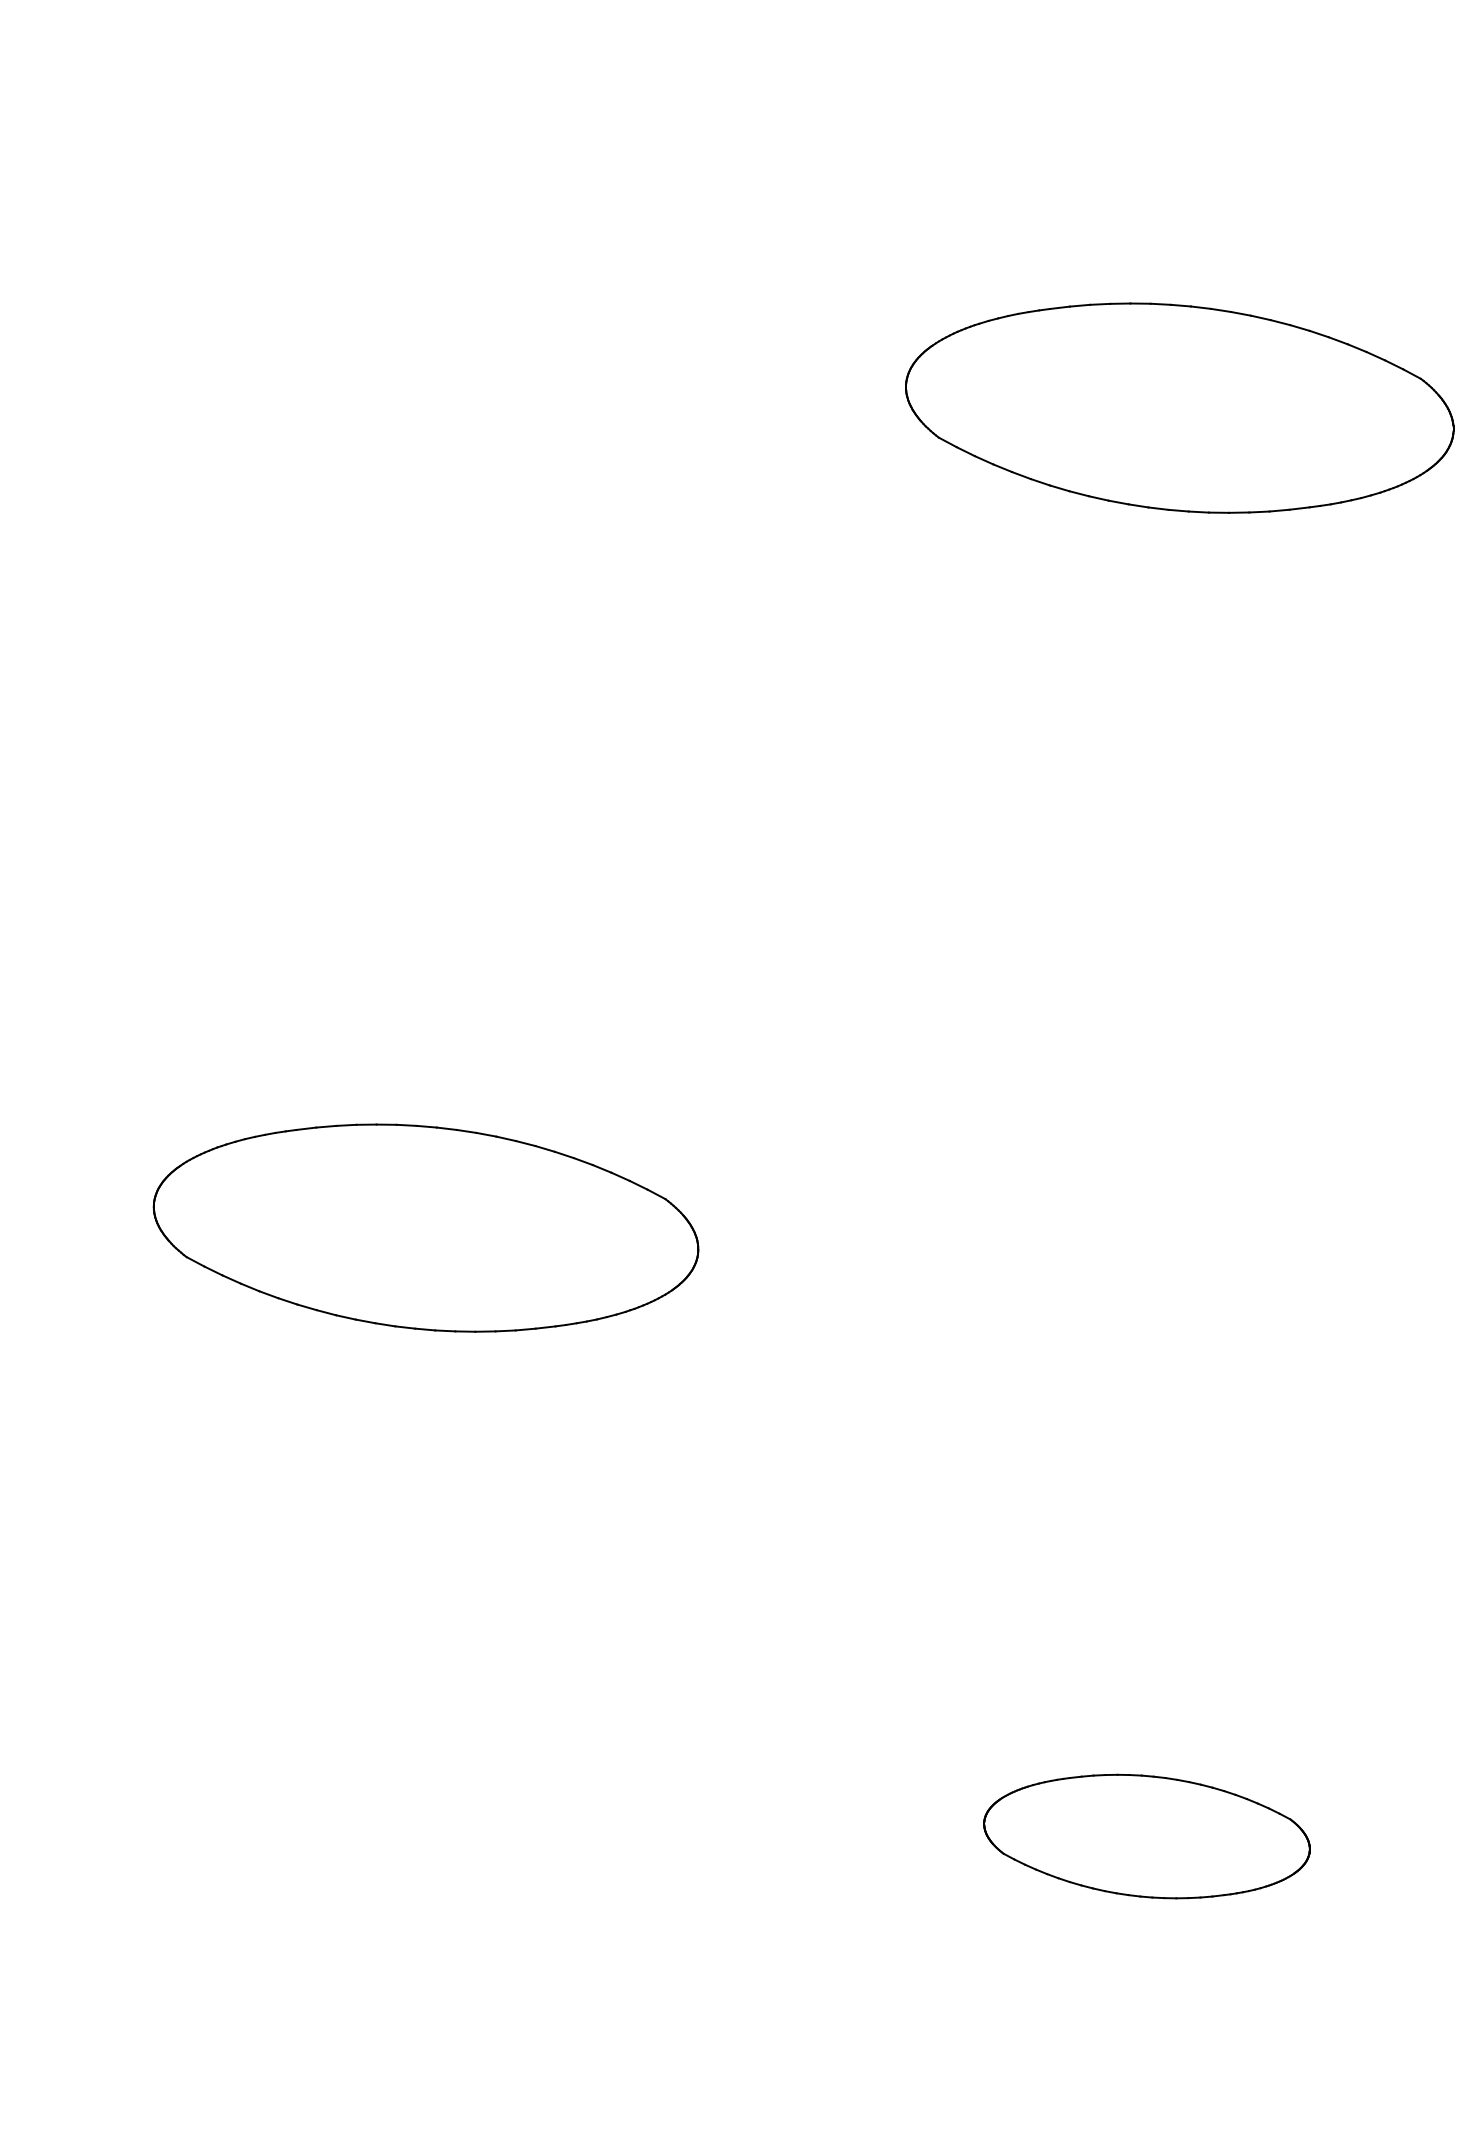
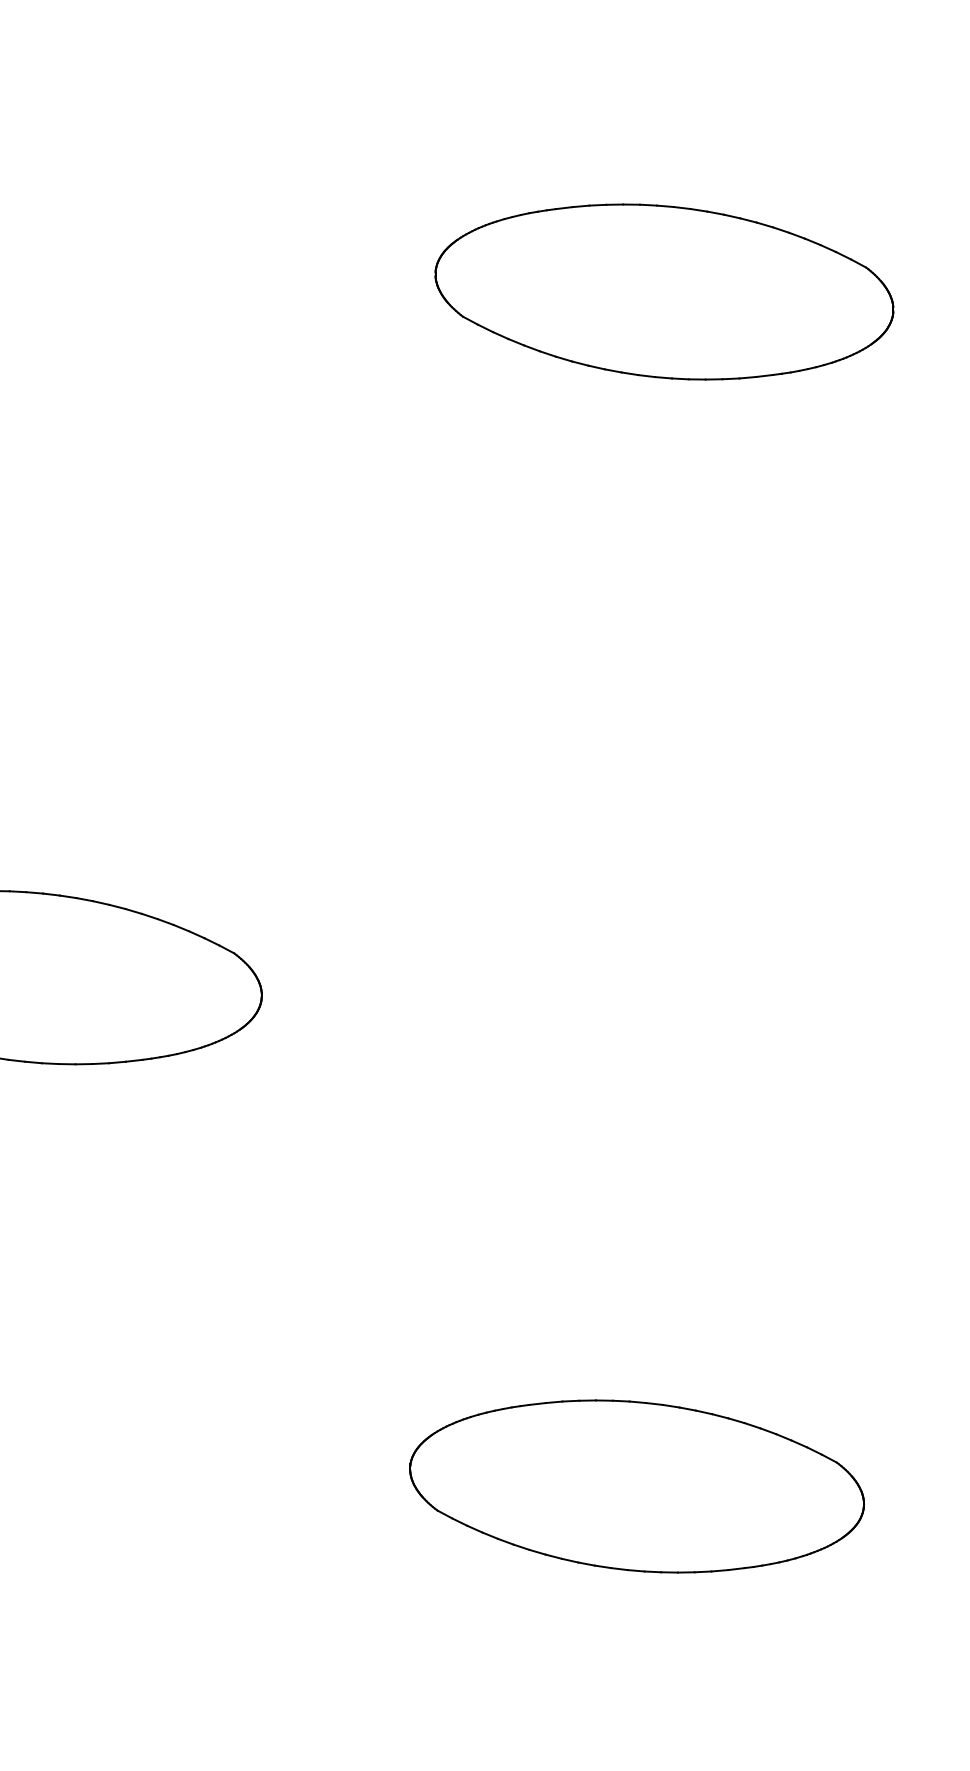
part: (1146, 1836) -> (636, 1486), size x1.67

